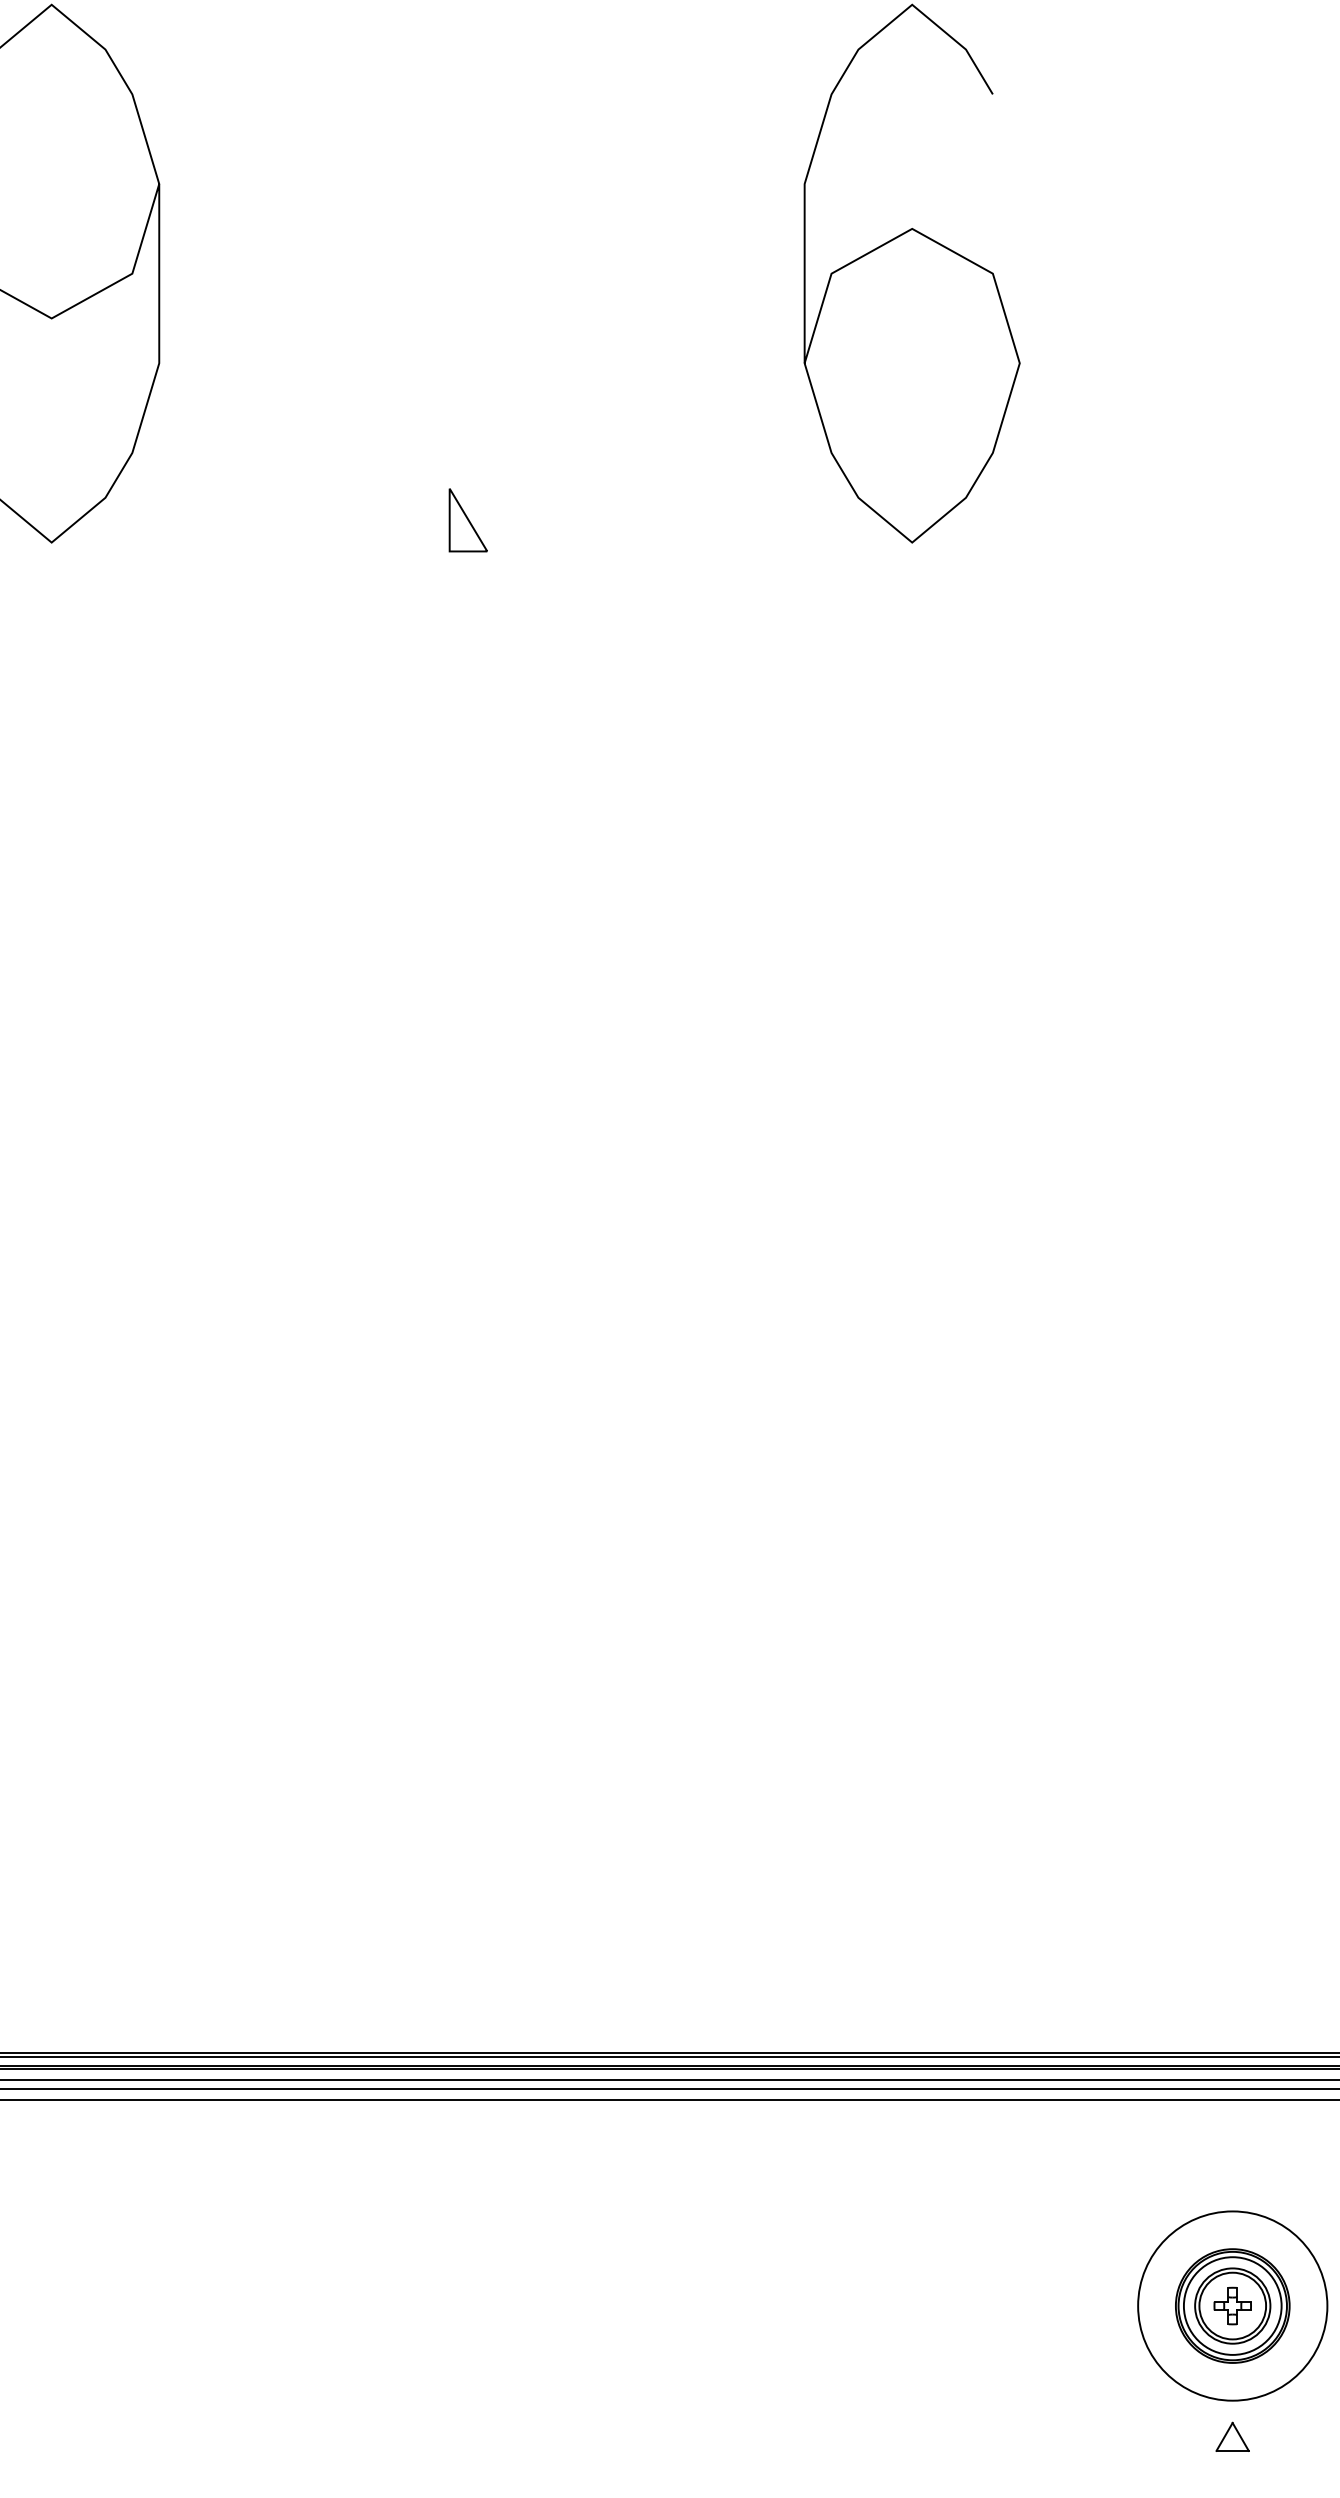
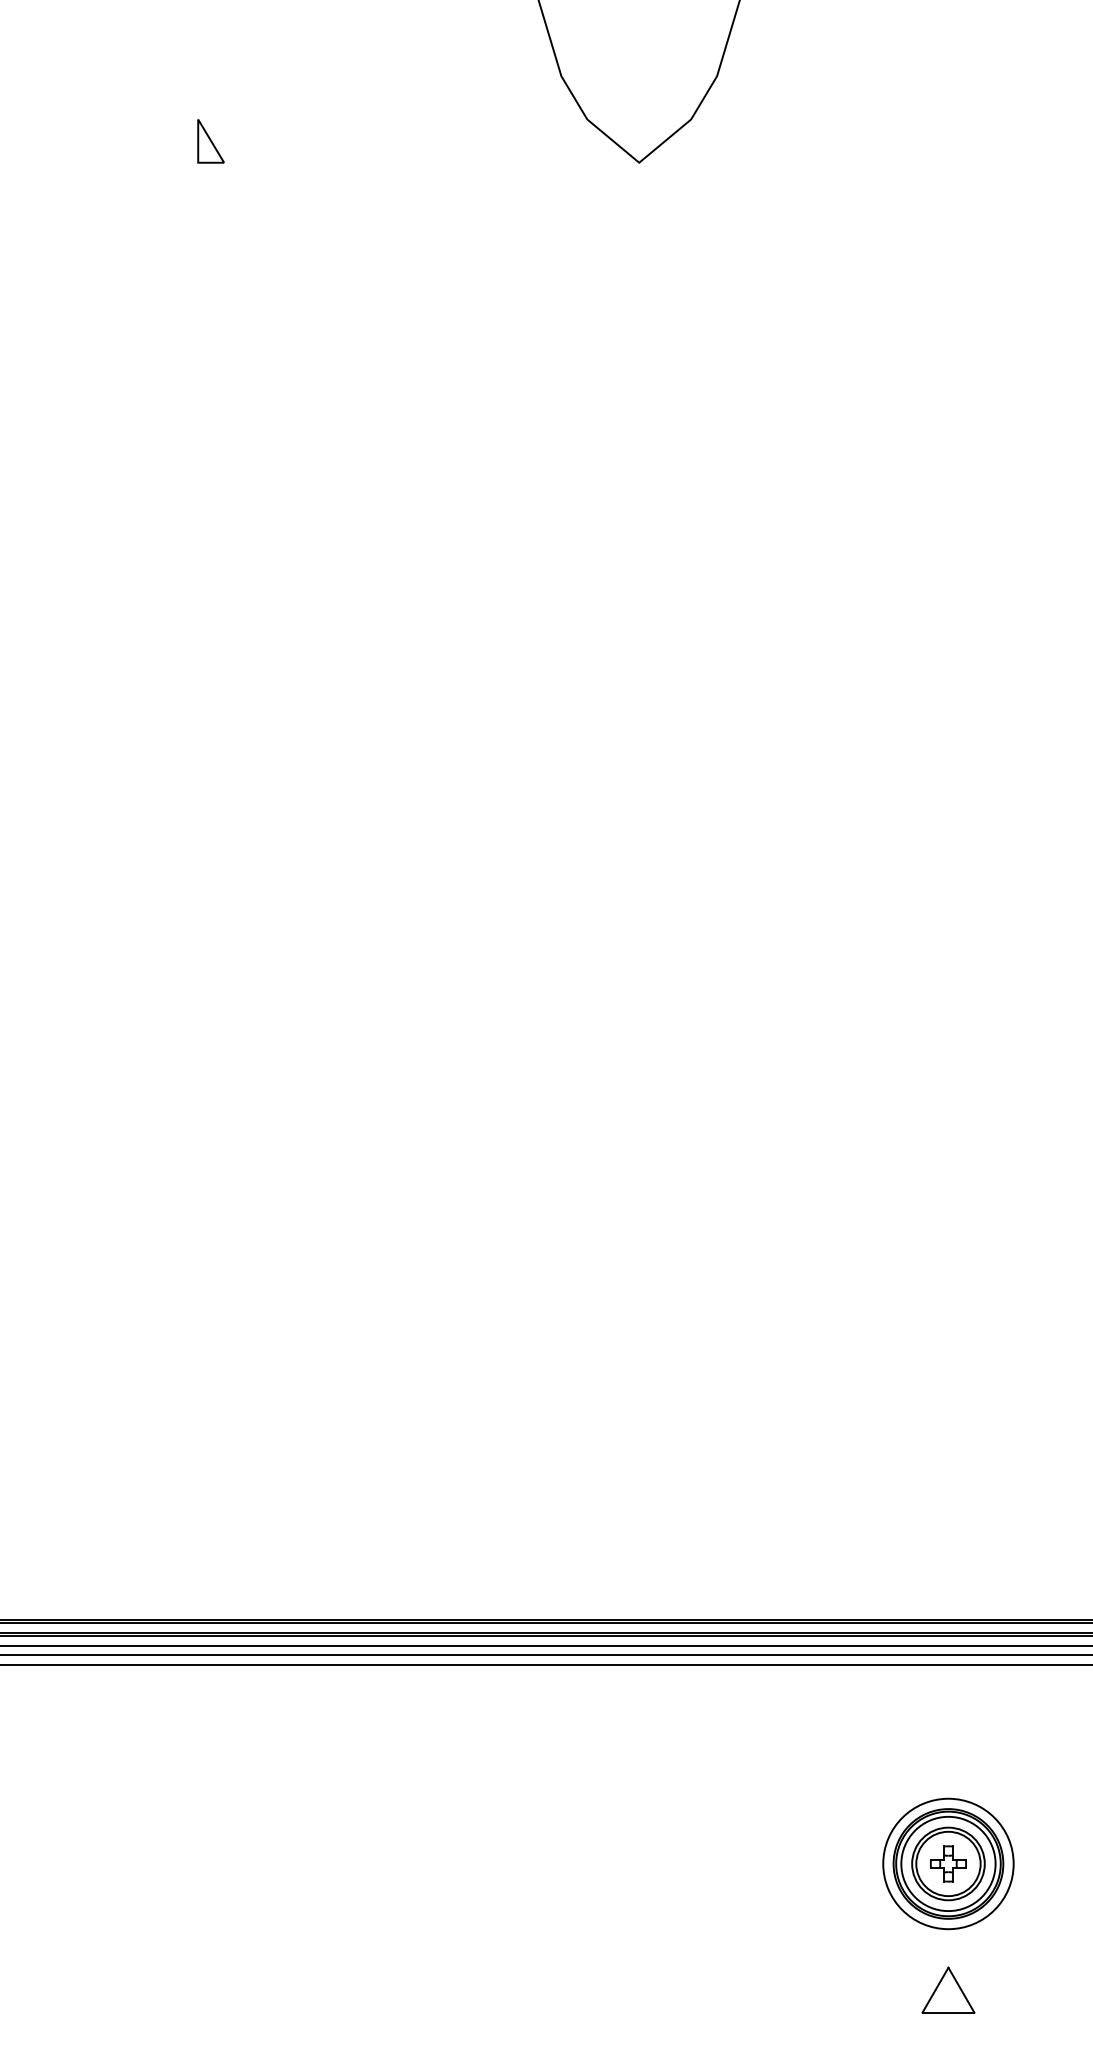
part: (468, 520) -> (211, 141), size x0.71
circle: (1232, 2305) -> (948, 1863), size x0.71
part: (1232, 2436) -> (948, 1989), size x1.67

